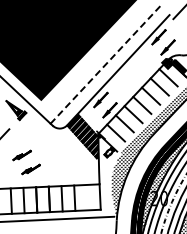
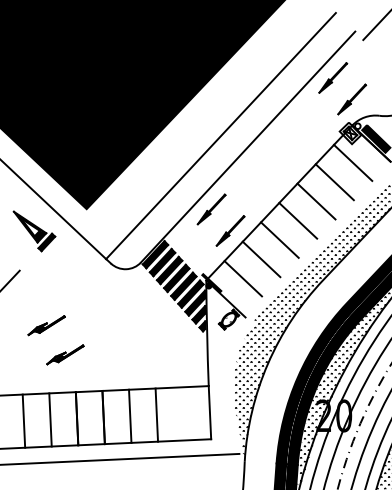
line: (105, 65) -> (221, 137), dashed -> solid

